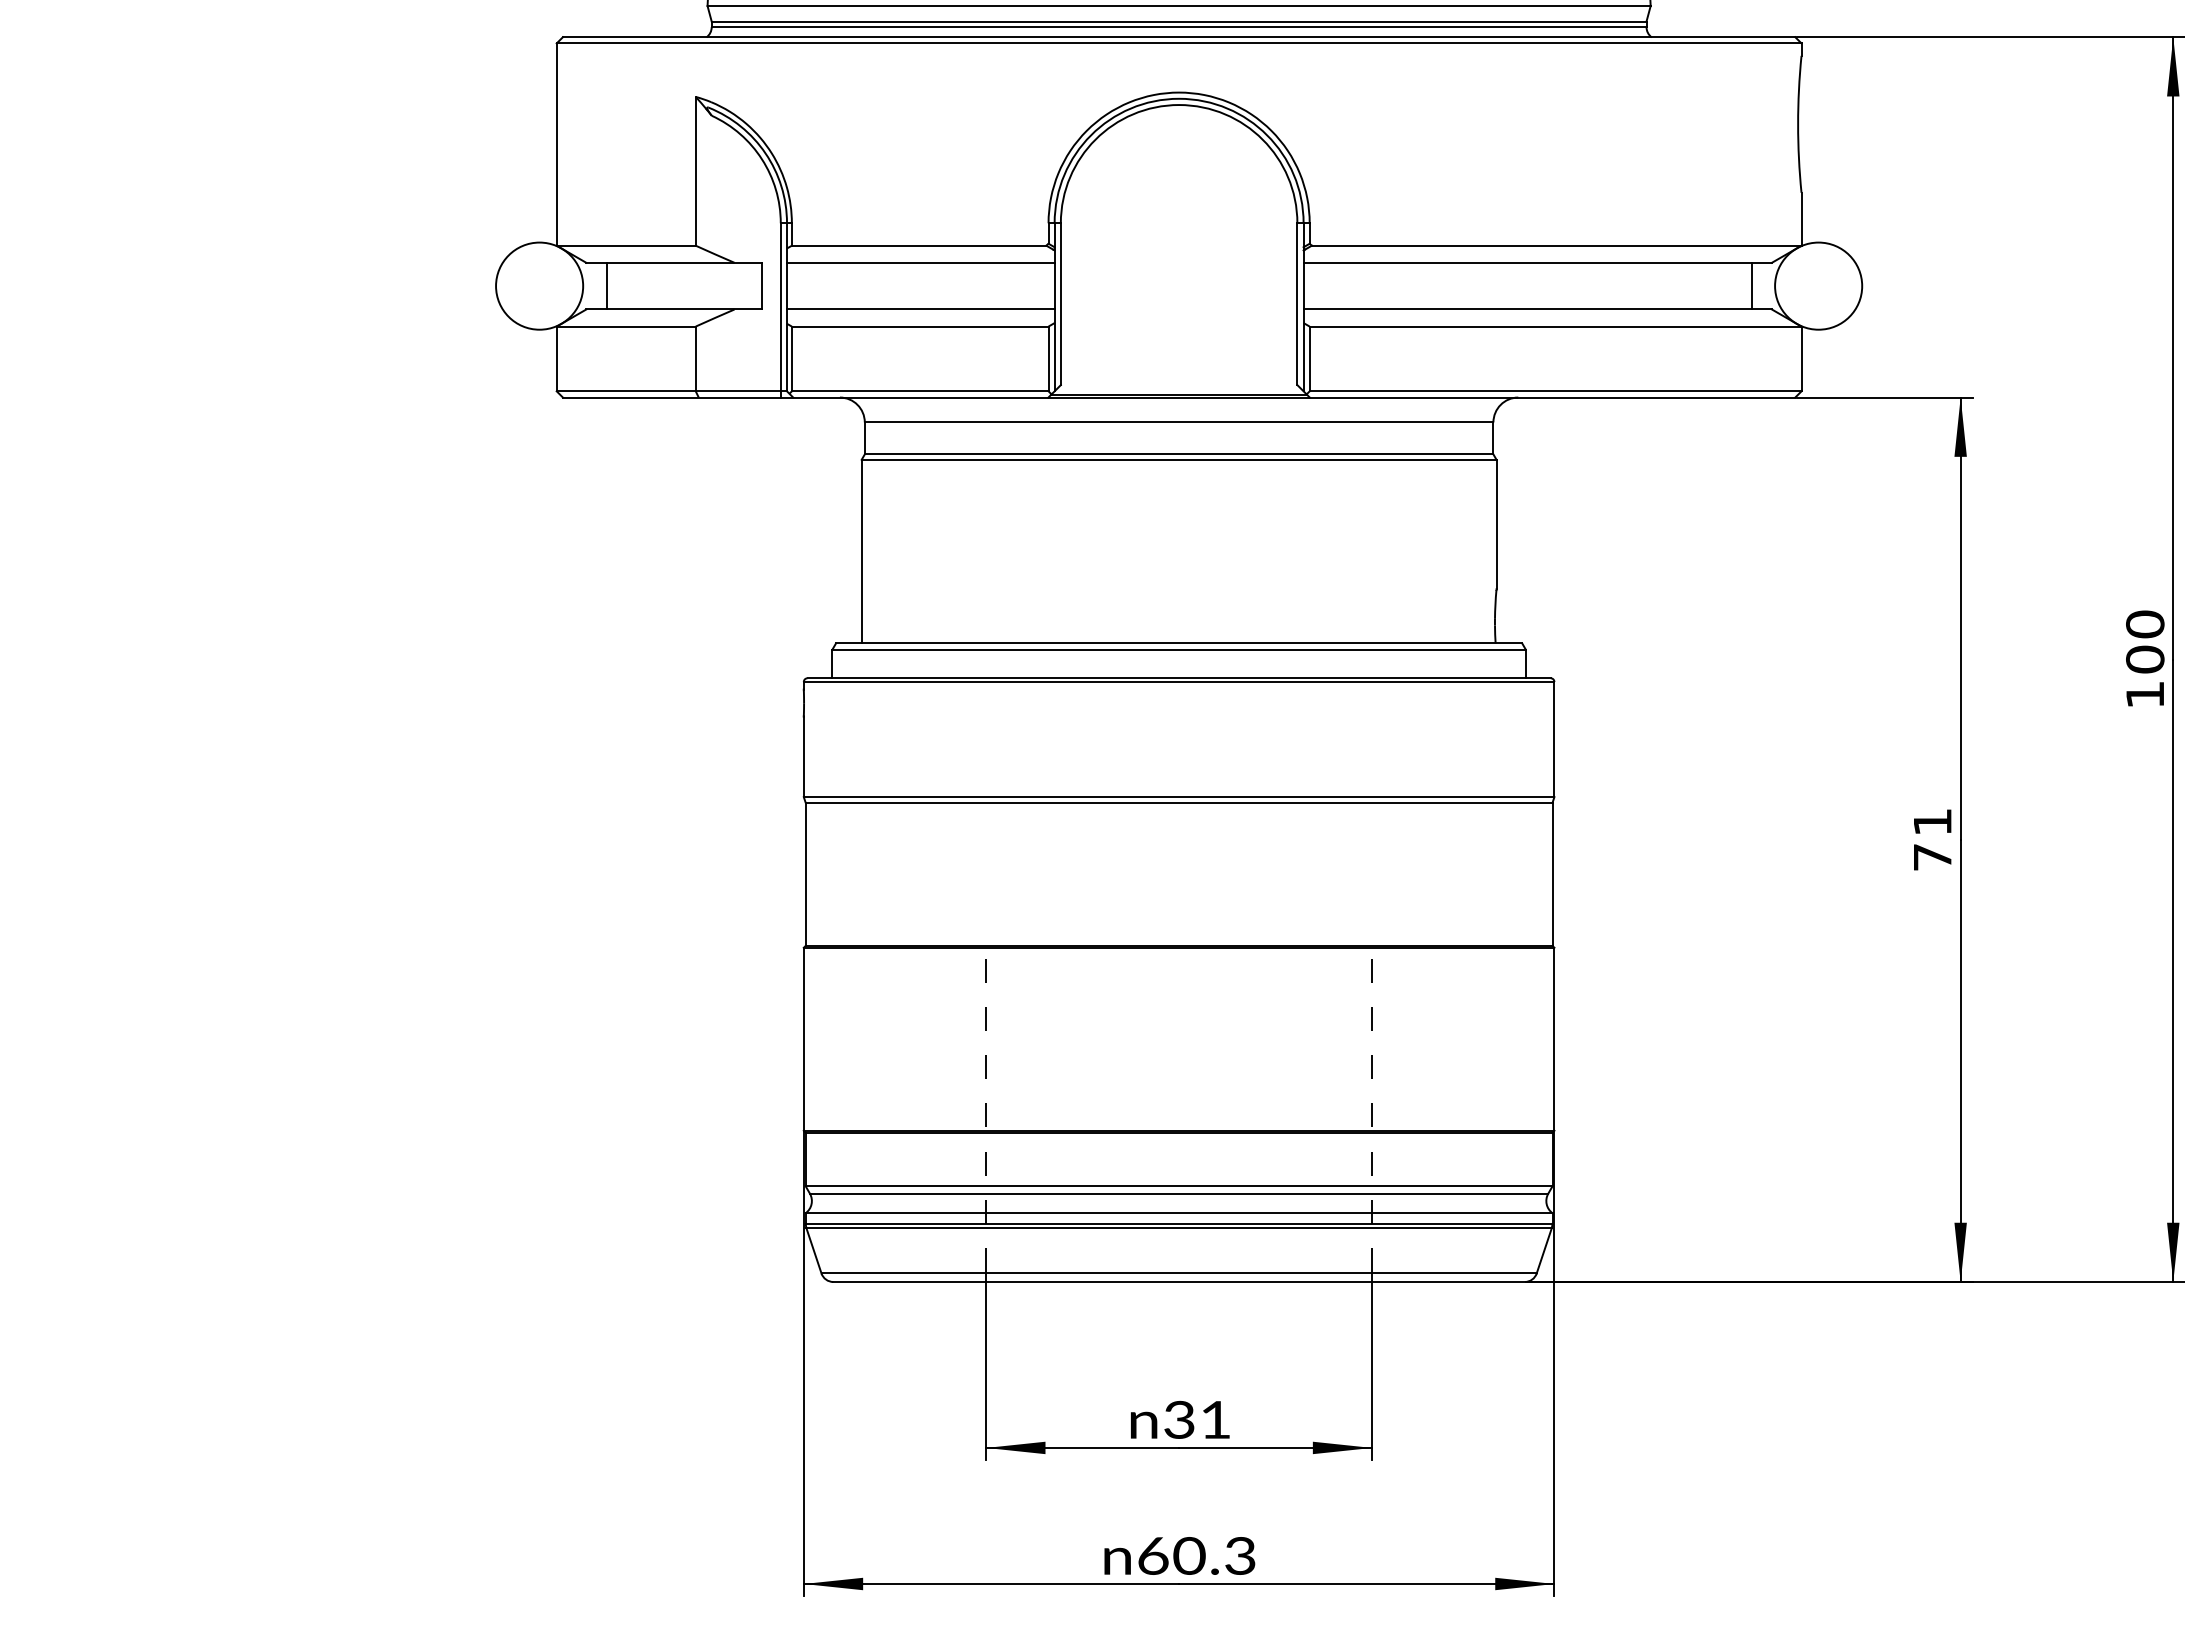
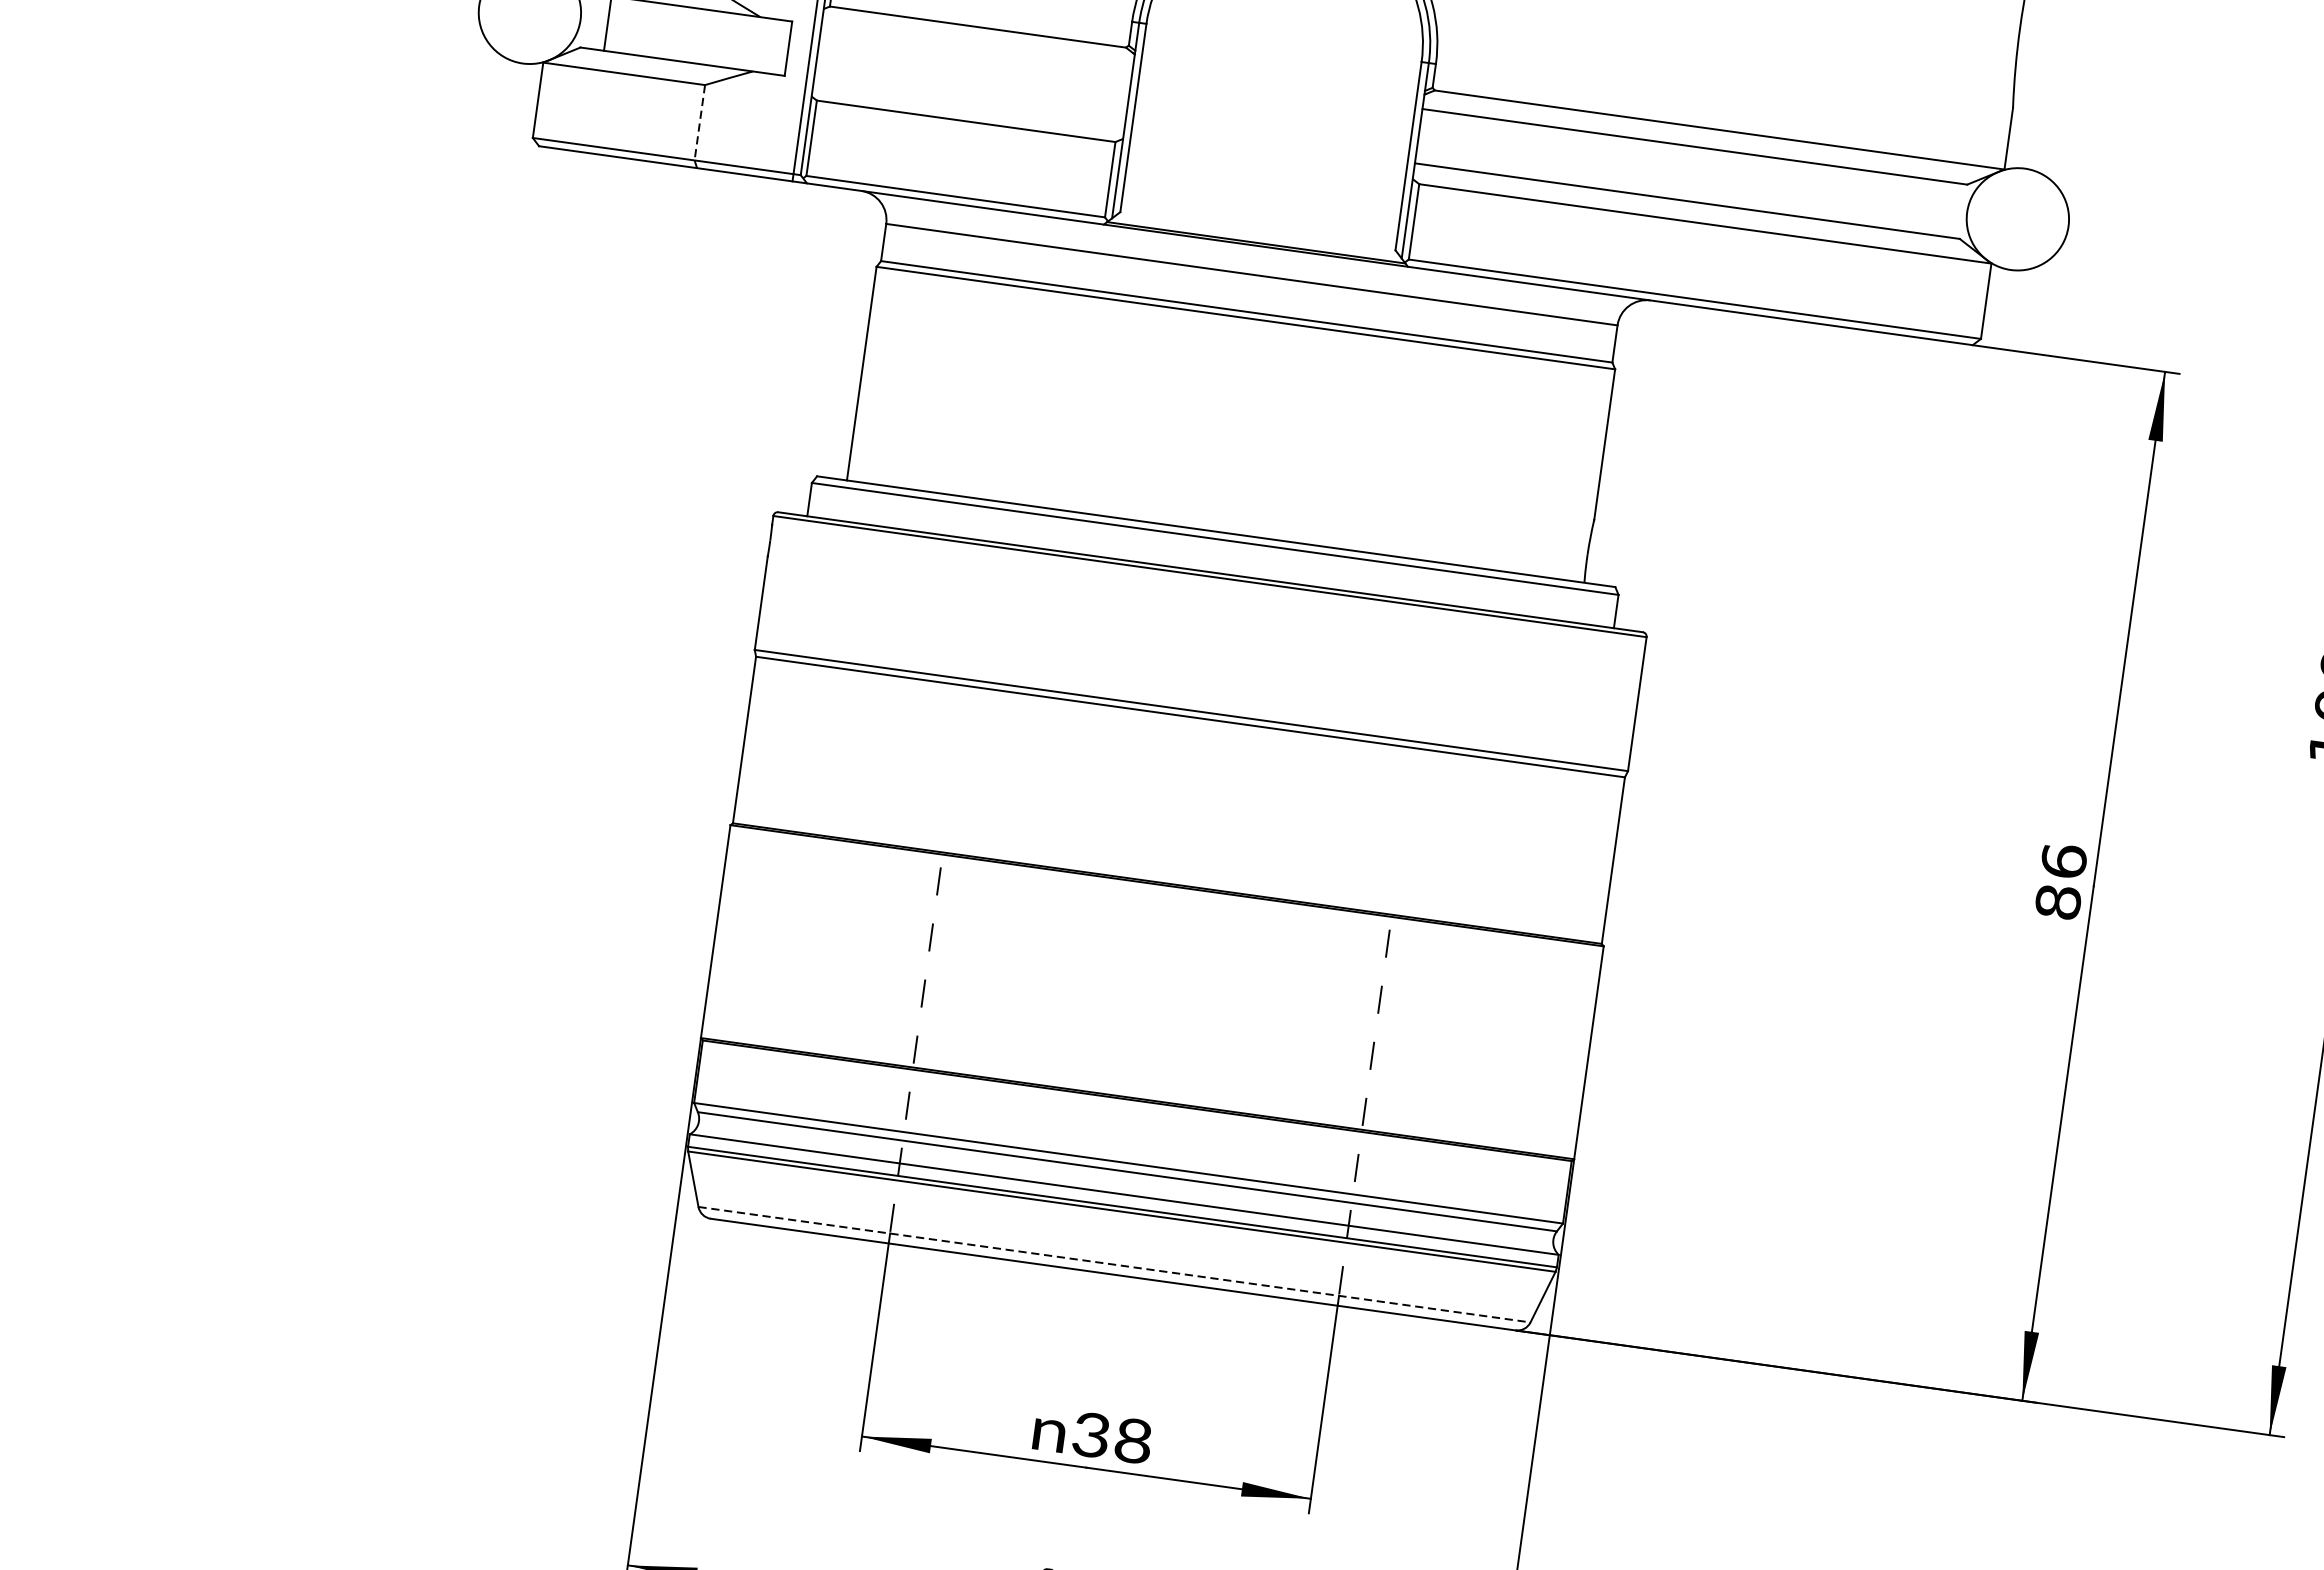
line: (920, 262) -> (976, 46), removed
line: (1751, 285) -> (1939, 207), removed
line: (920, 309) -> (969, 101), removed
line: (695, 359) -> (699, 123), solid -> dashed
text: (1932, 839) -> (2061, 881), 71 -> 86
line: (1179, 1273) -> (1114, 1264), solid -> dashed
text: (1215, 1419) -> (1133, 1440), 31 -> 38

